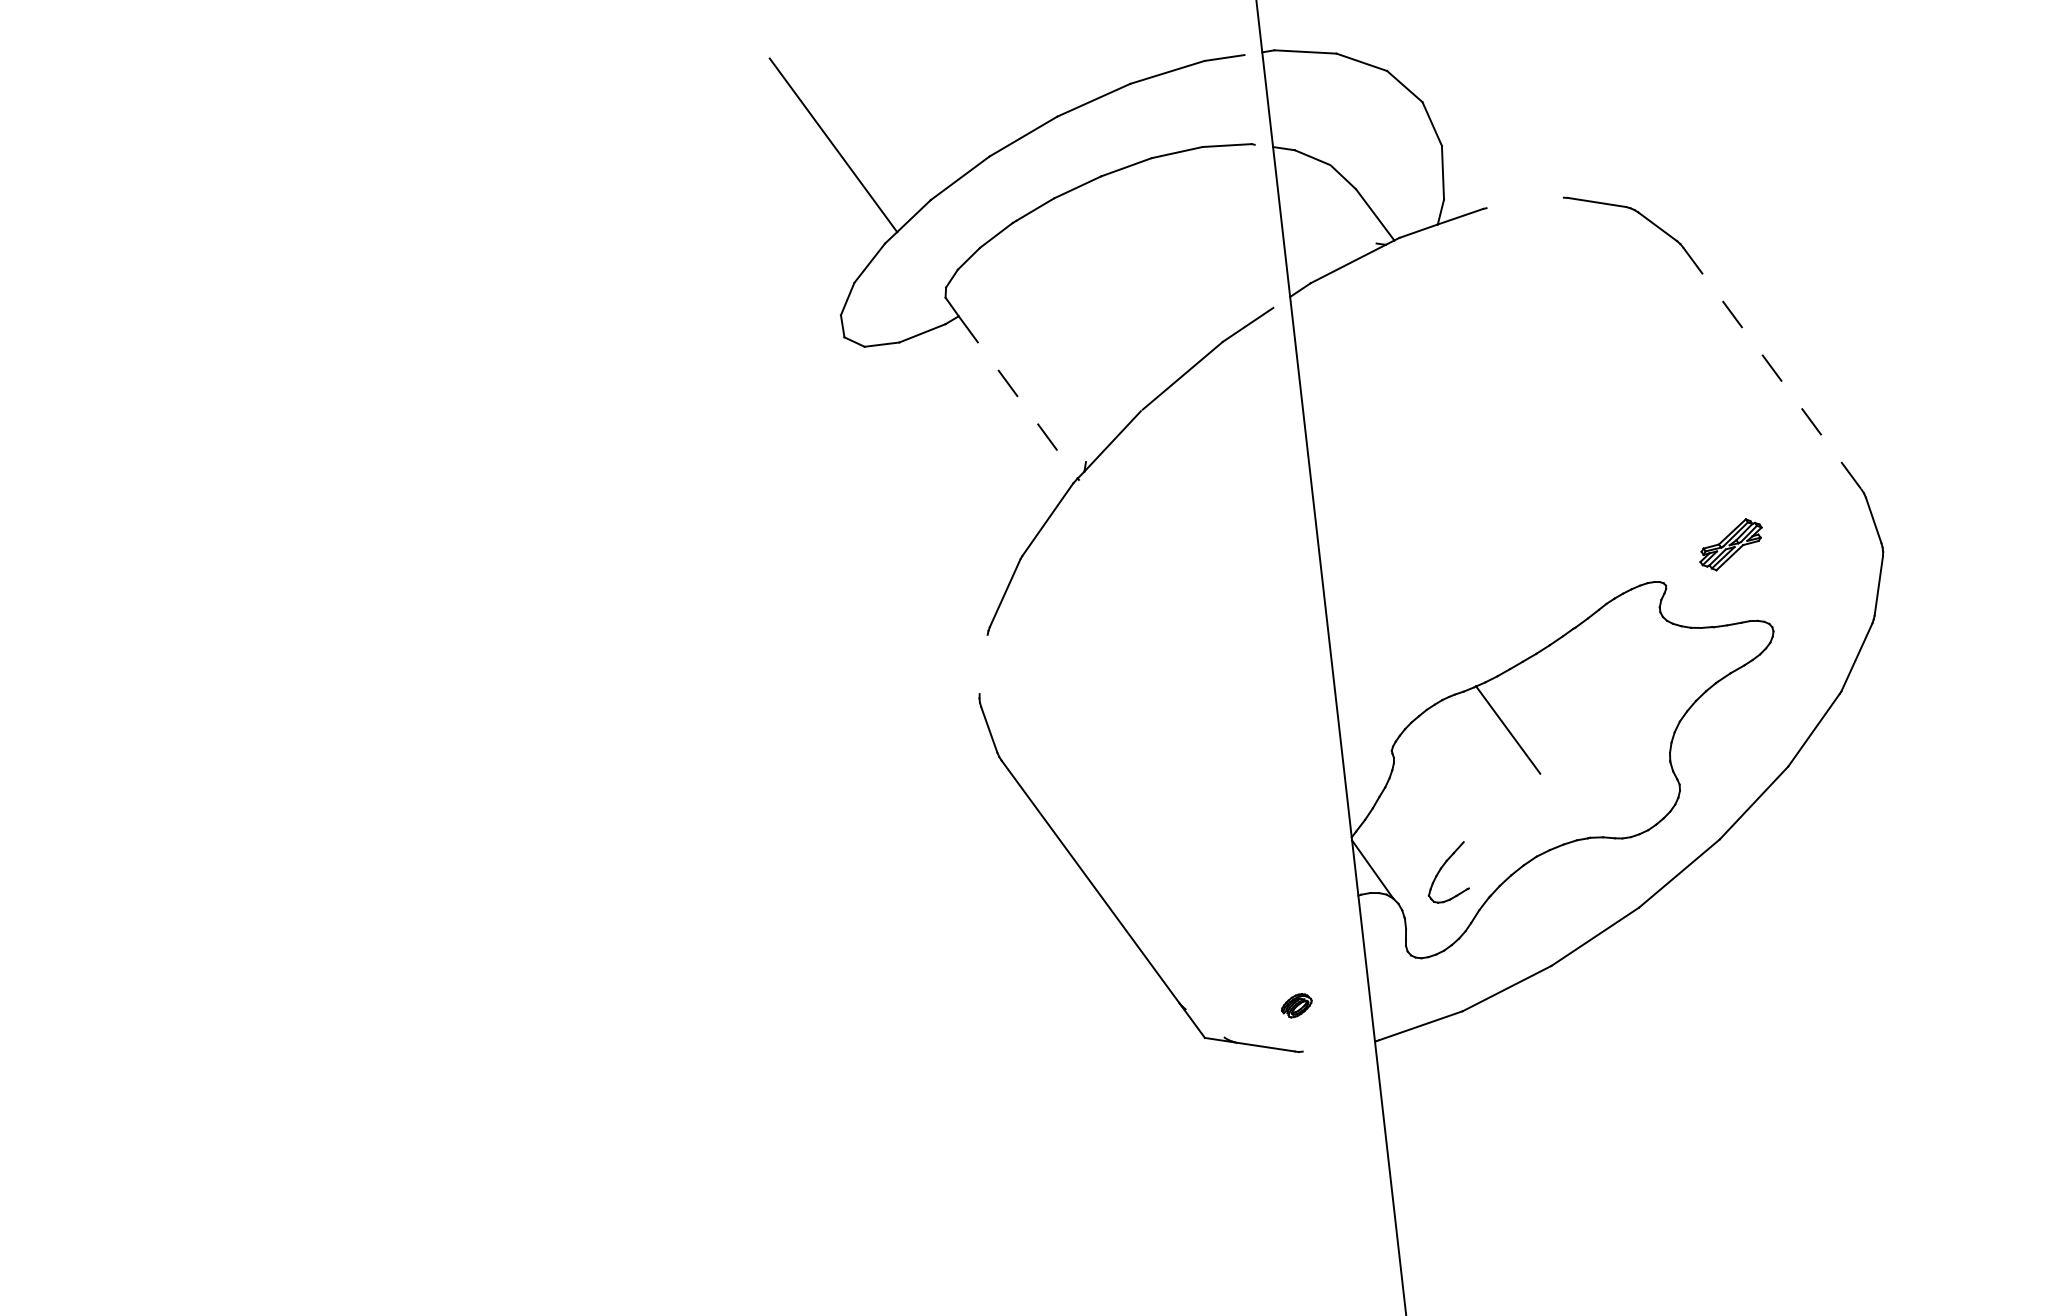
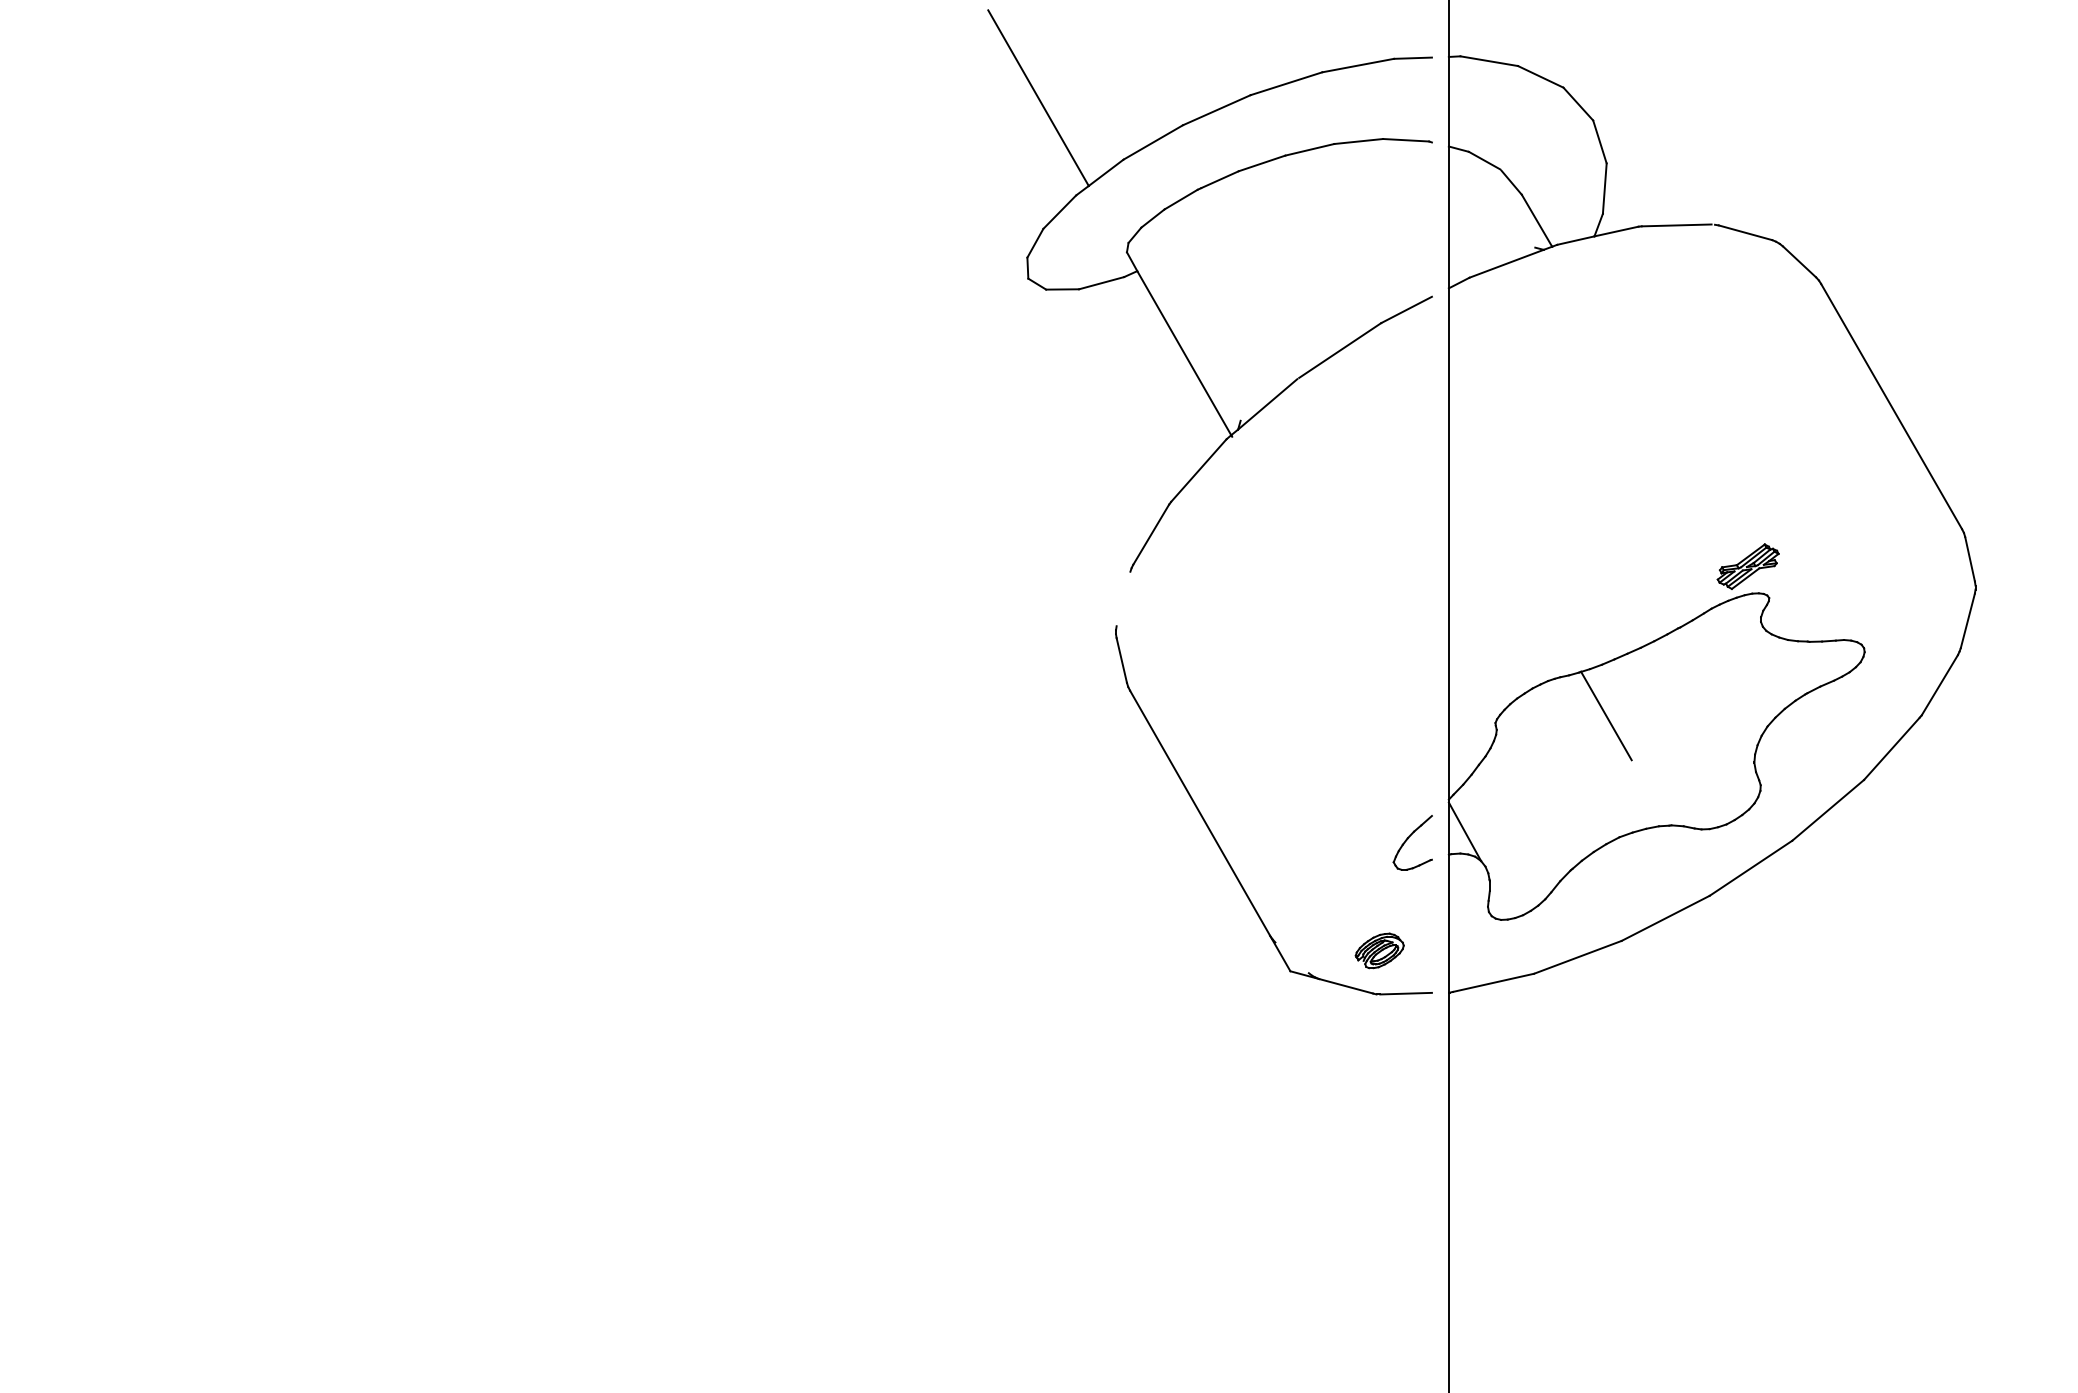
line: (1523, 203) -> (1676, 225), added
line: (1772, 369) -> (1891, 407), dashed -> solid
line: (1018, 397) -> (1184, 353), dashed -> solid
part: (1730, 544) -> (1747, 566), moved
part: (1446, 872) -> (1412, 842), moved
part: (1296, 1005) -> (1379, 950), size x1.67
line: (1329, 1047) -> (1405, 993), added

